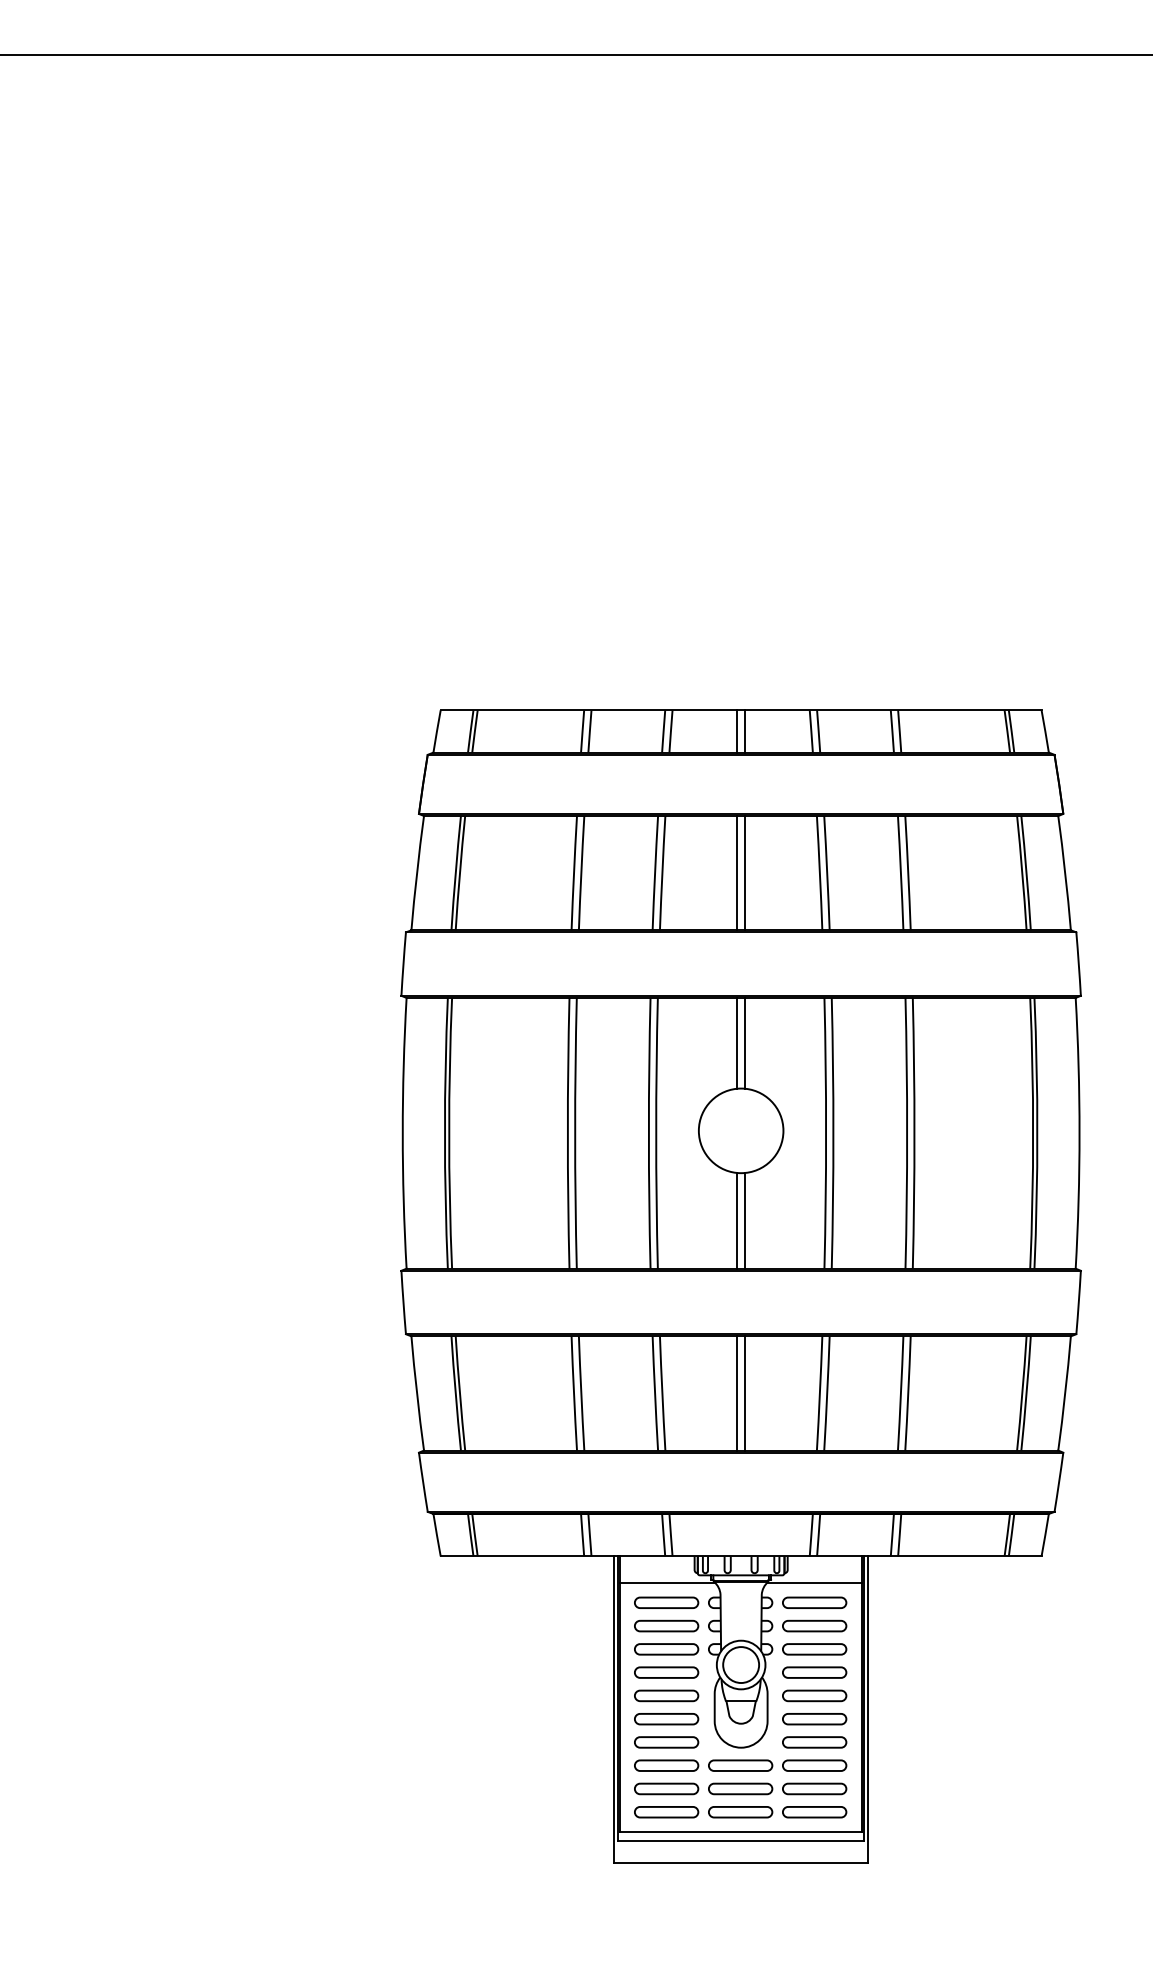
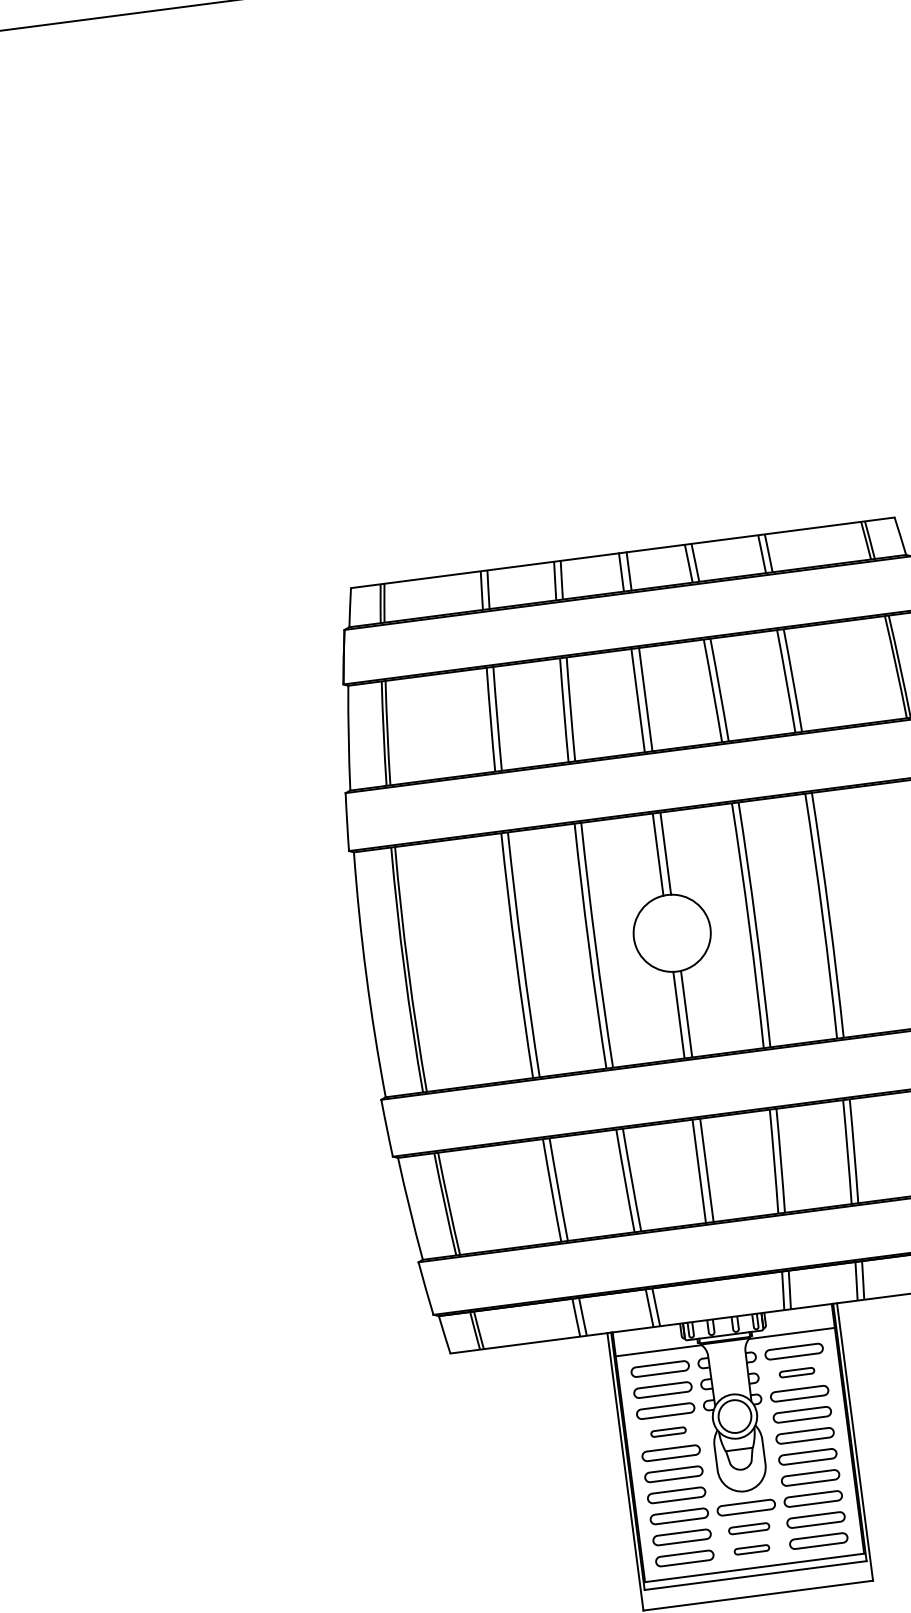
part: (814, 1625) -> (796, 1372), size x0.6
part: (666, 1672) -> (668, 1432), size x0.6
part: (740, 1788) -> (748, 1528), size x0.7
part: (740, 1812) -> (751, 1550), size x0.6

